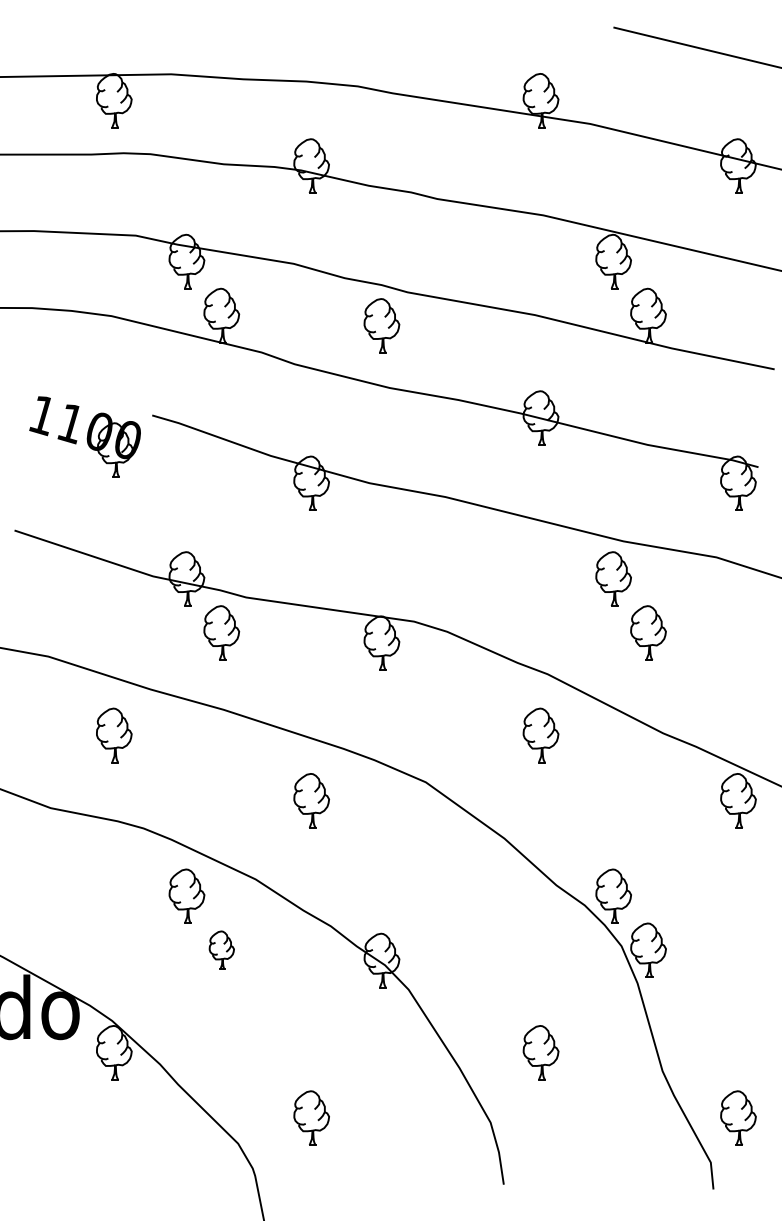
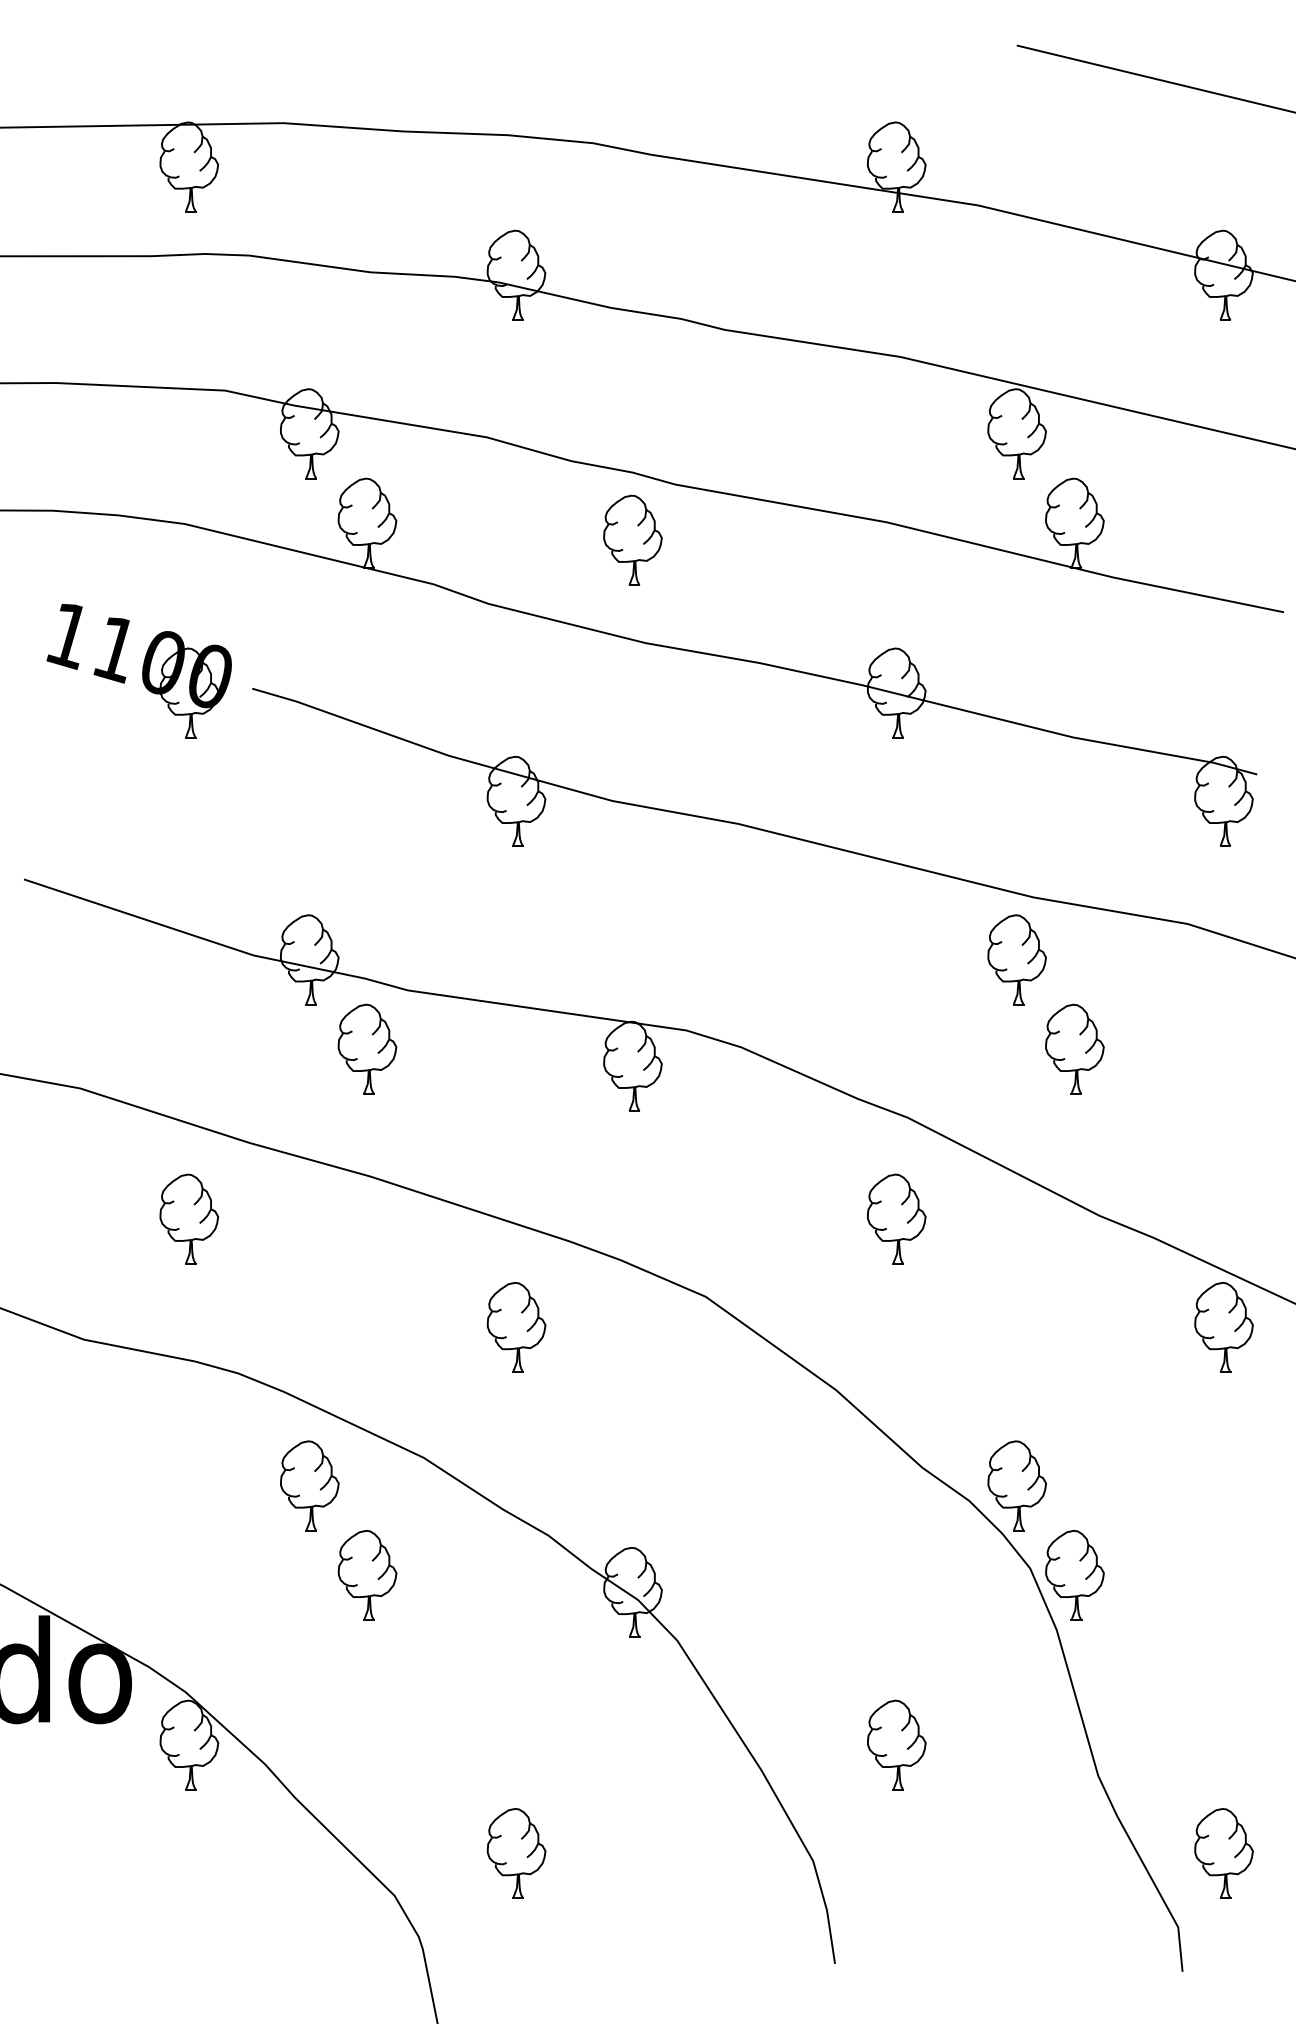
part: (84, 436) -> (138, 670), moved
part: (221, 949) -> (367, 1573), size x1.43

